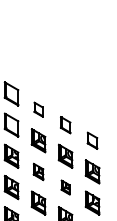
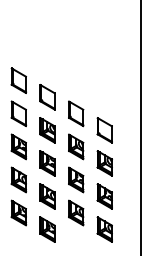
part: (38, 109) -> (47, 97), size x1.67
part: (65, 124) -> (76, 113), size x1.43
part: (92, 140) -> (104, 130), size x1.43
part: (38, 172) -> (47, 163), size x1.43
part: (65, 187) -> (76, 179), size x1.67

